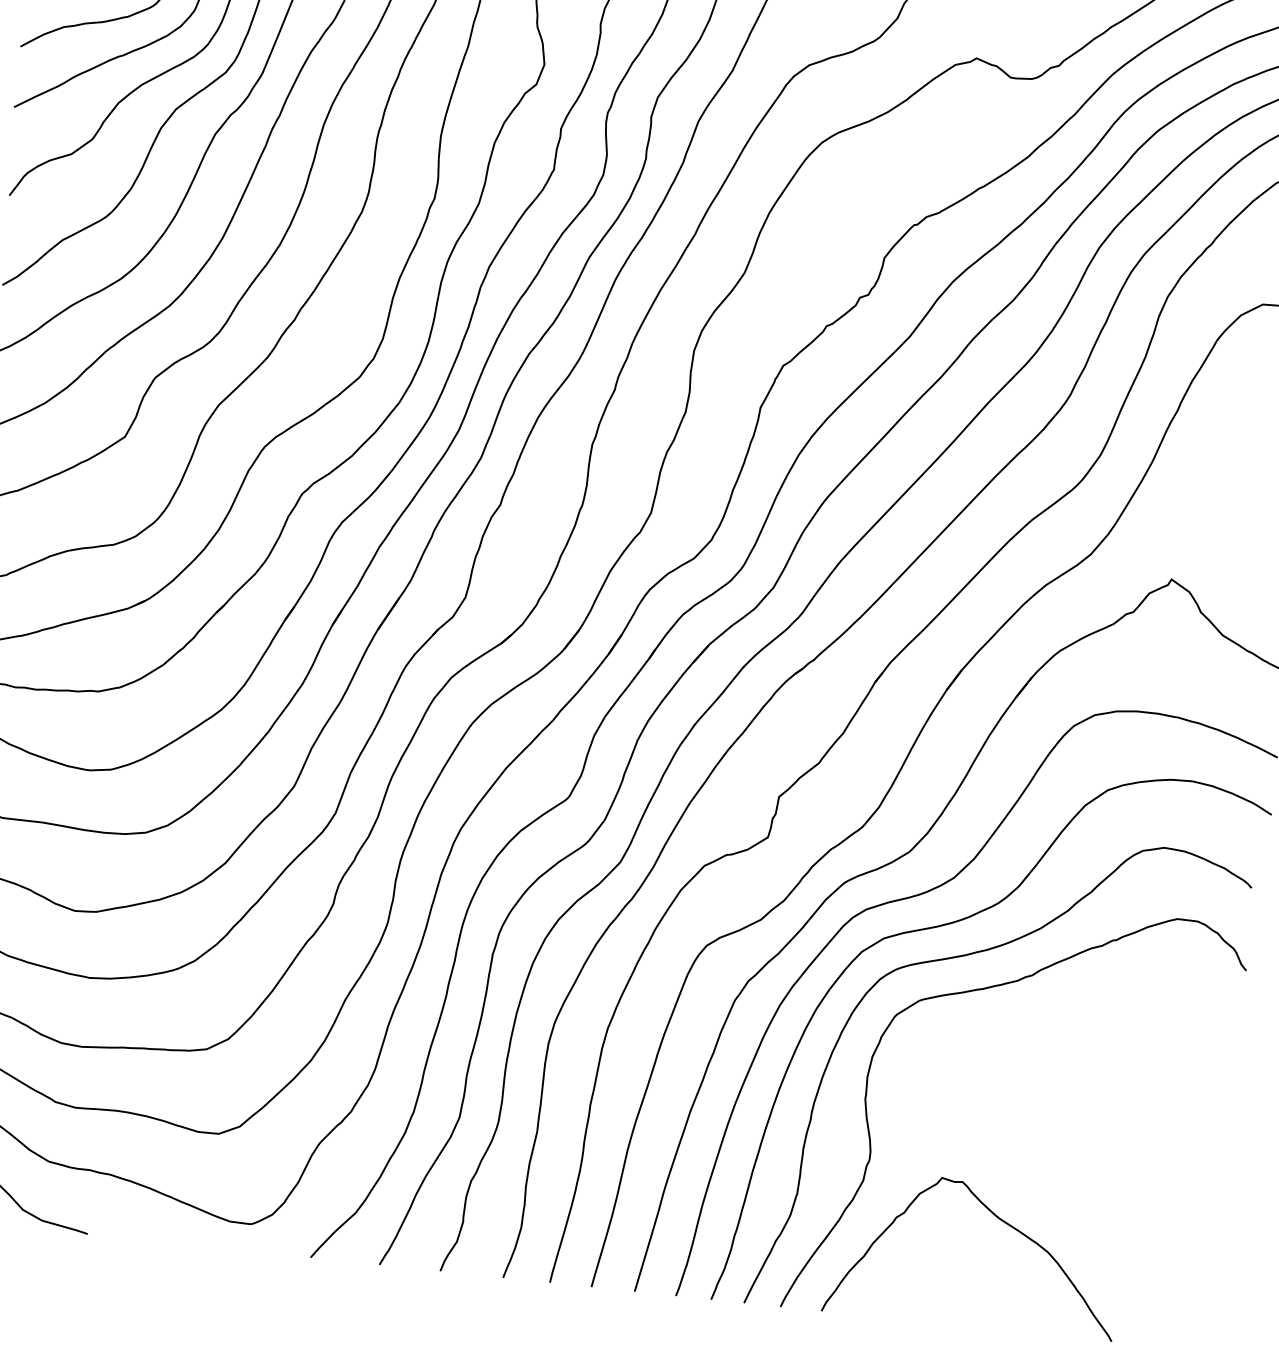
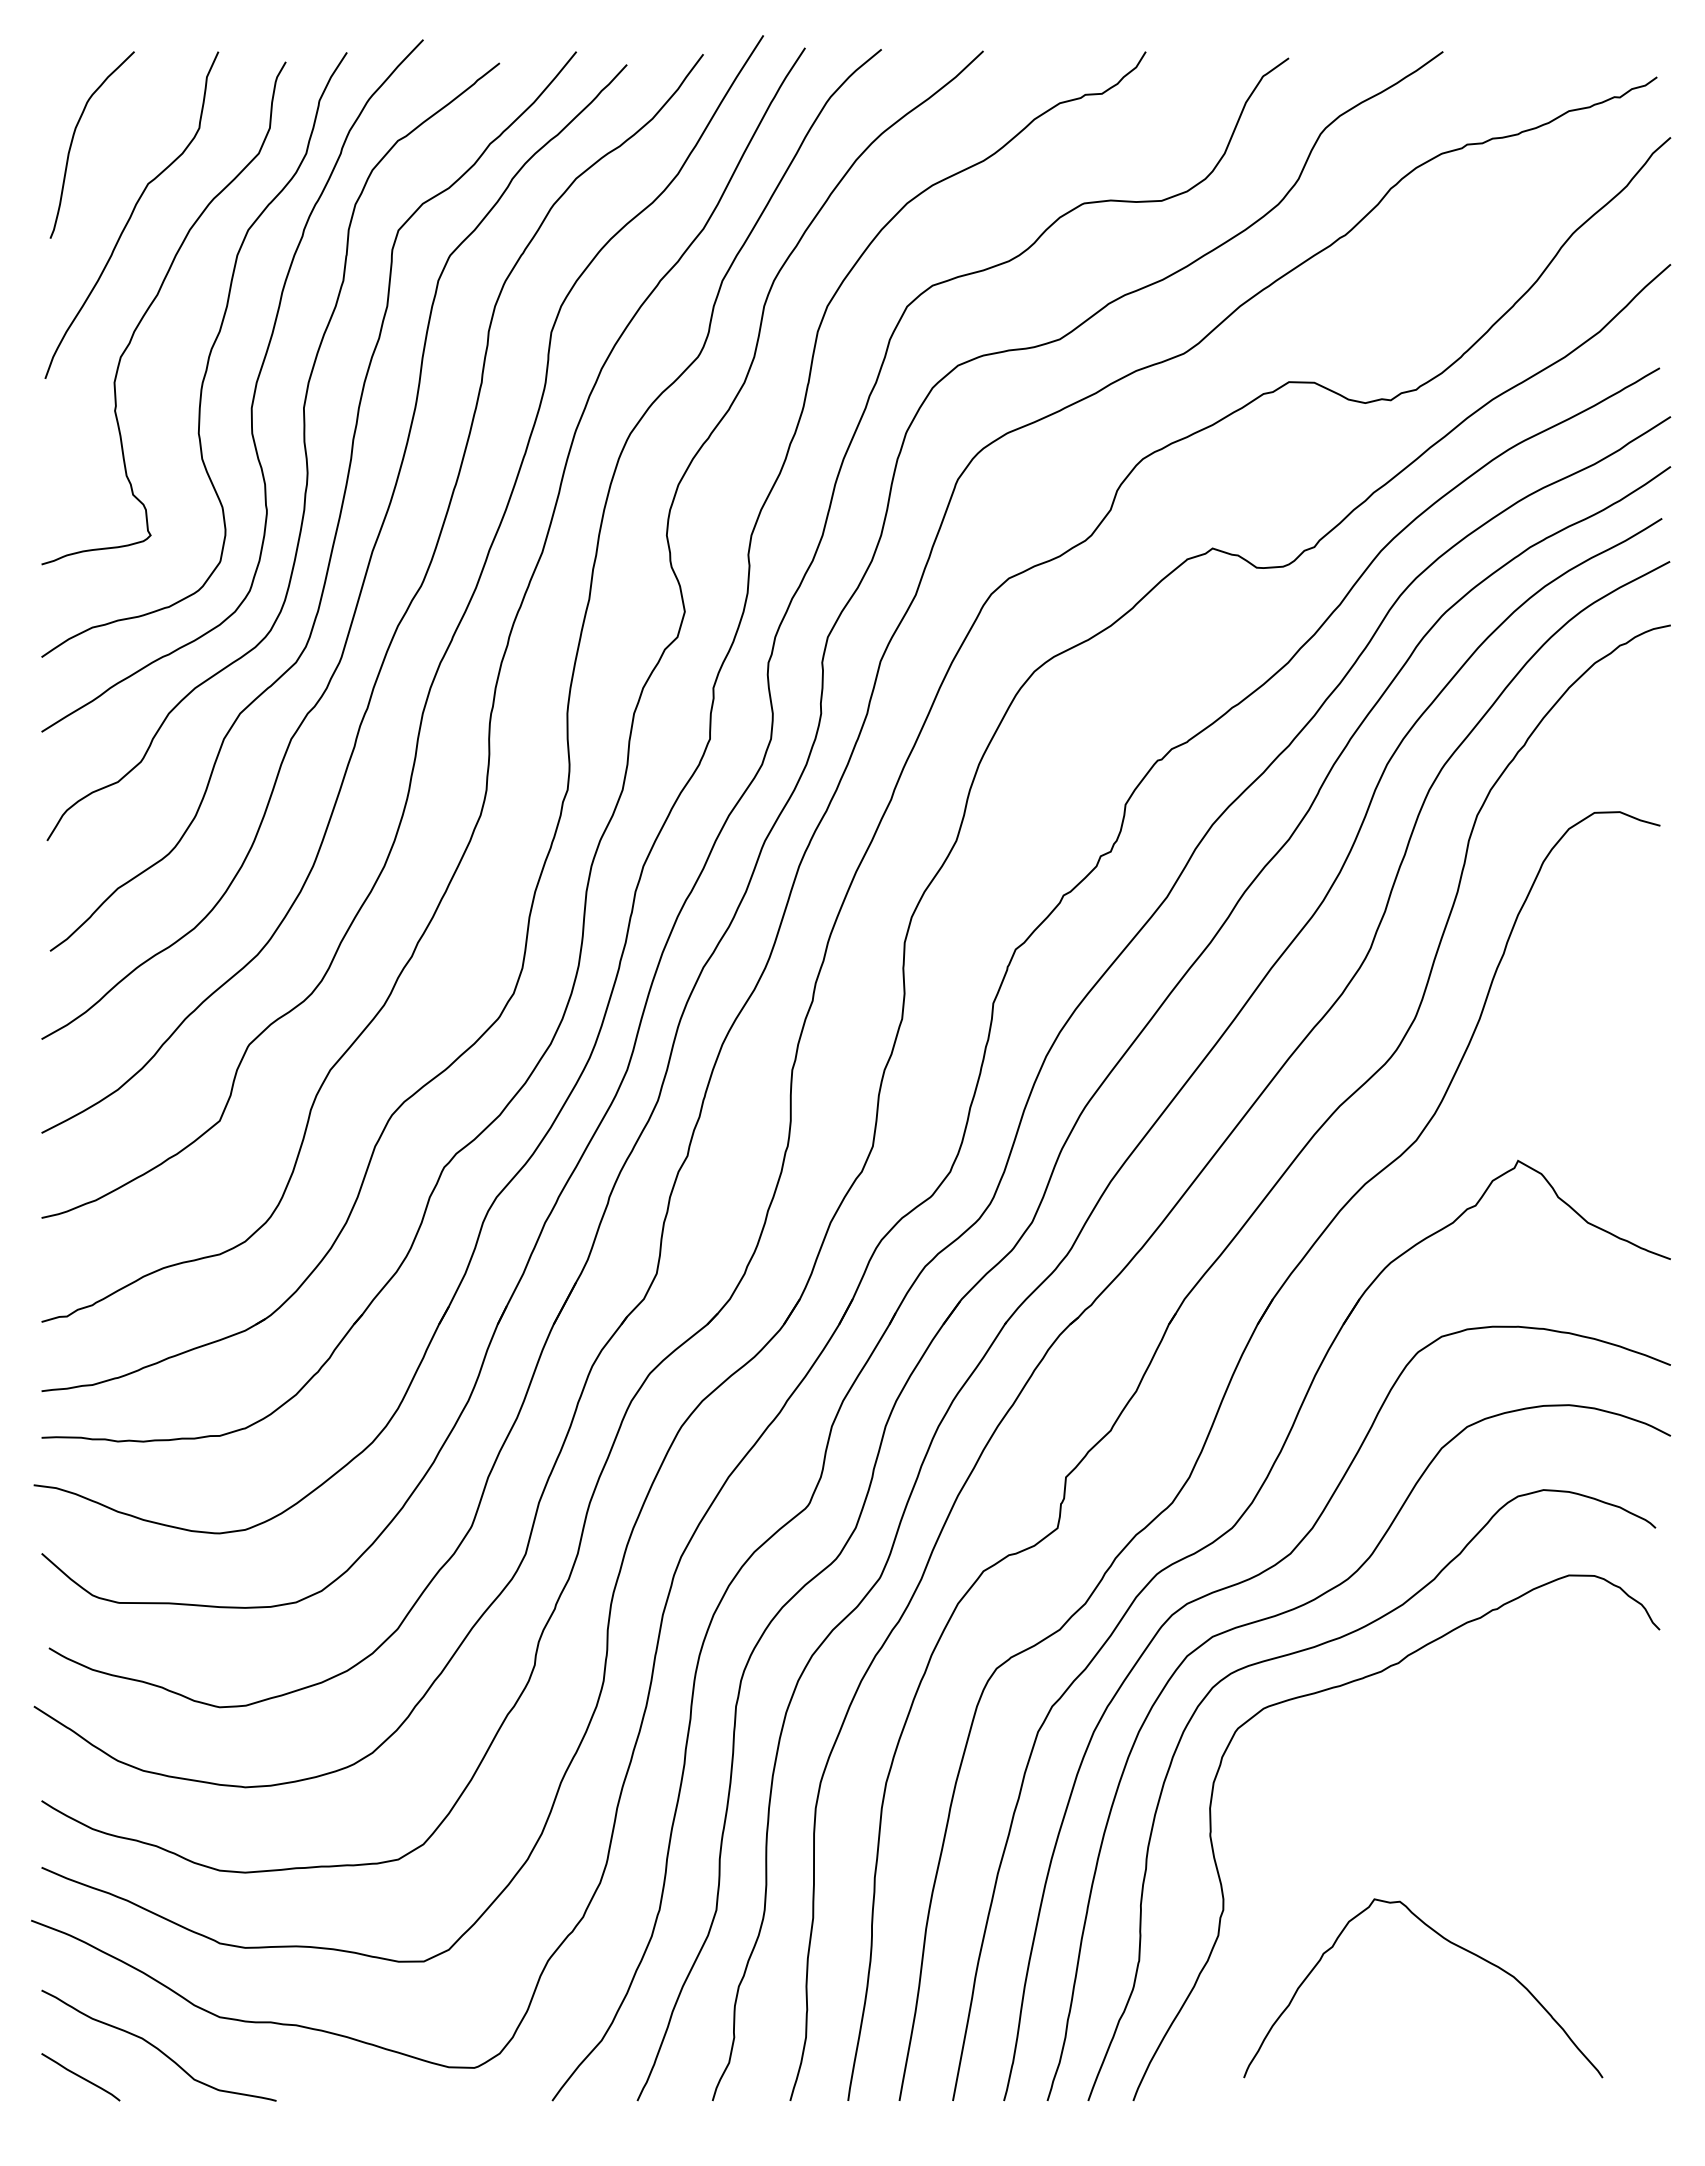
curve: (999, 1220) -> (1450, 1943), moved

